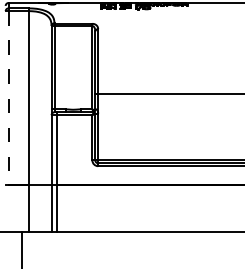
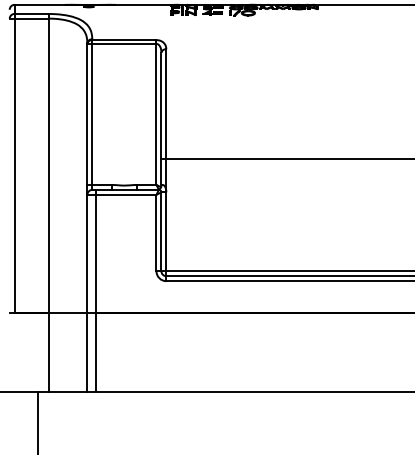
line: (8, 98) -> (14, 166), dashed -> solid

